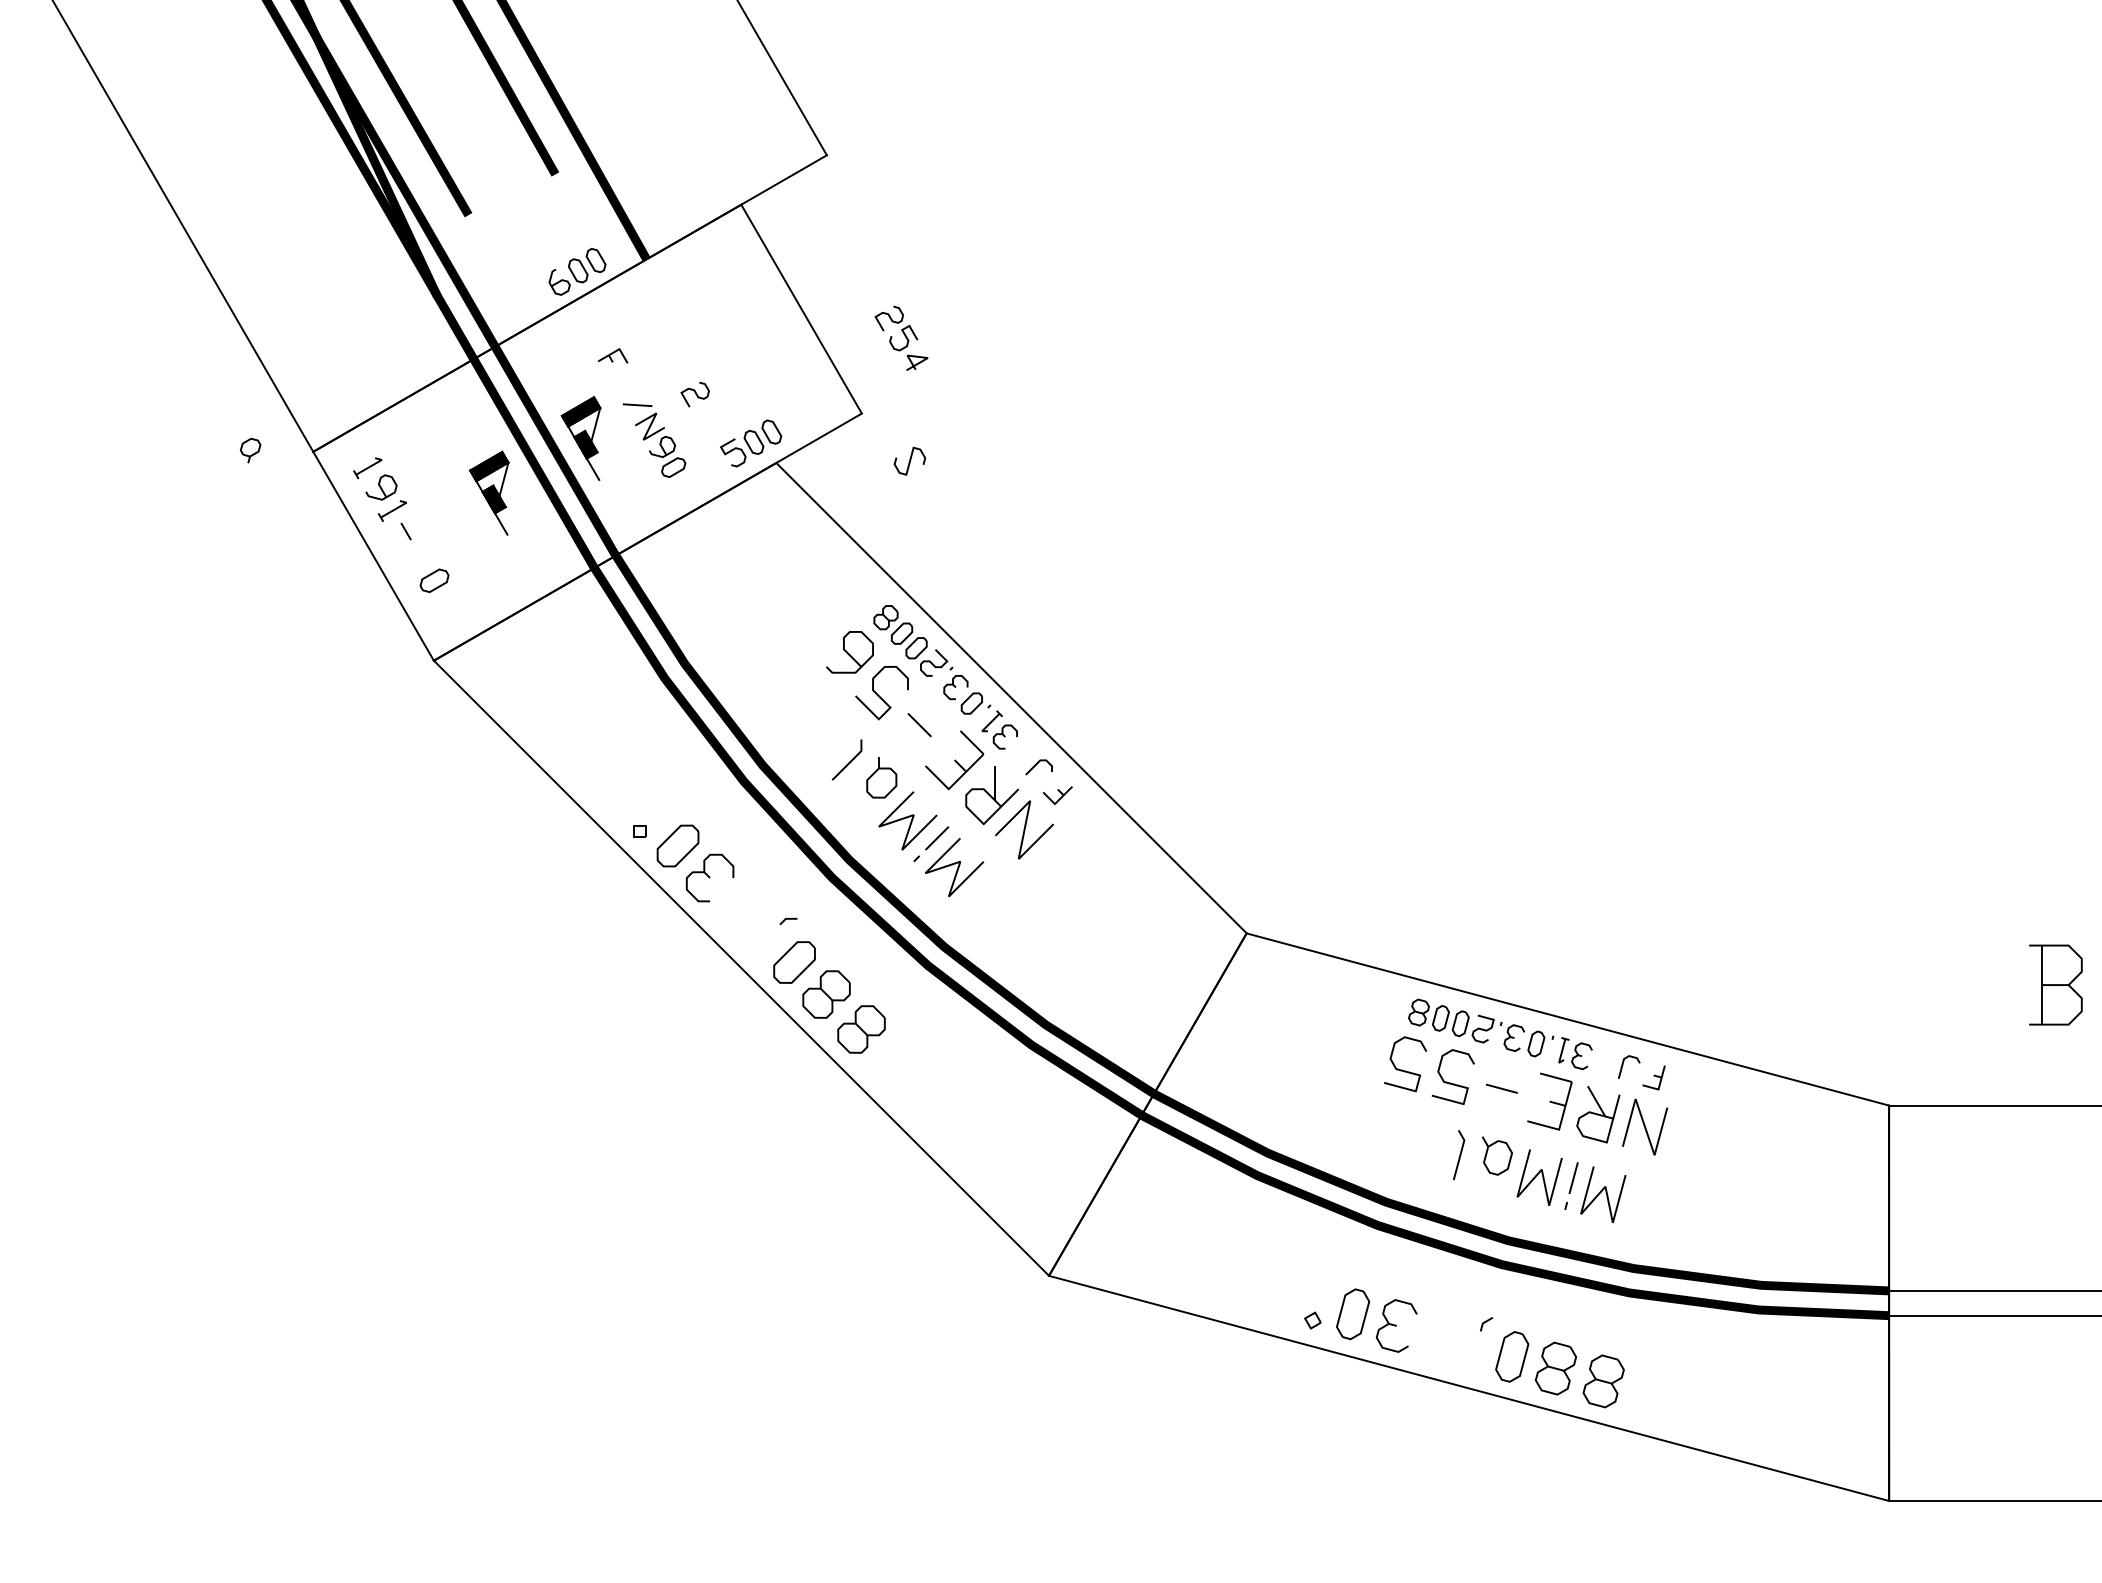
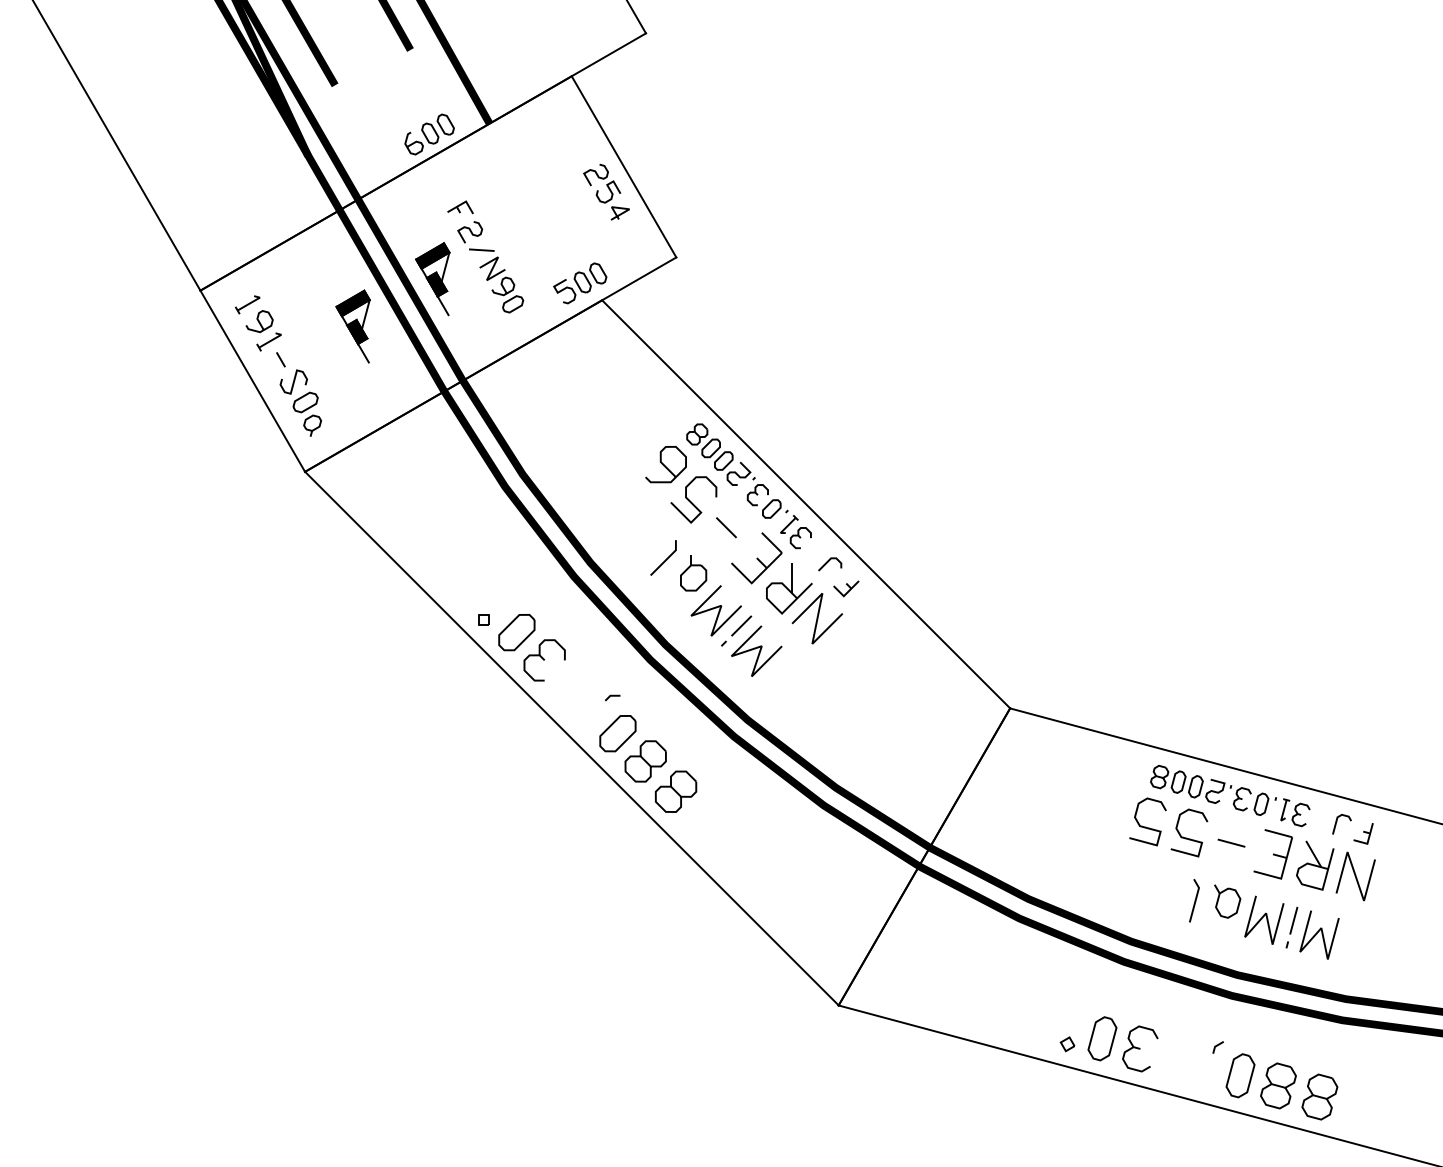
part: (901, 337) -> (606, 191), moved
curve: (695, 394) -> (470, 232), moved
part: (250, 450) -> (312, 425), moved
curve: (909, 460) -> (293, 381), moved

